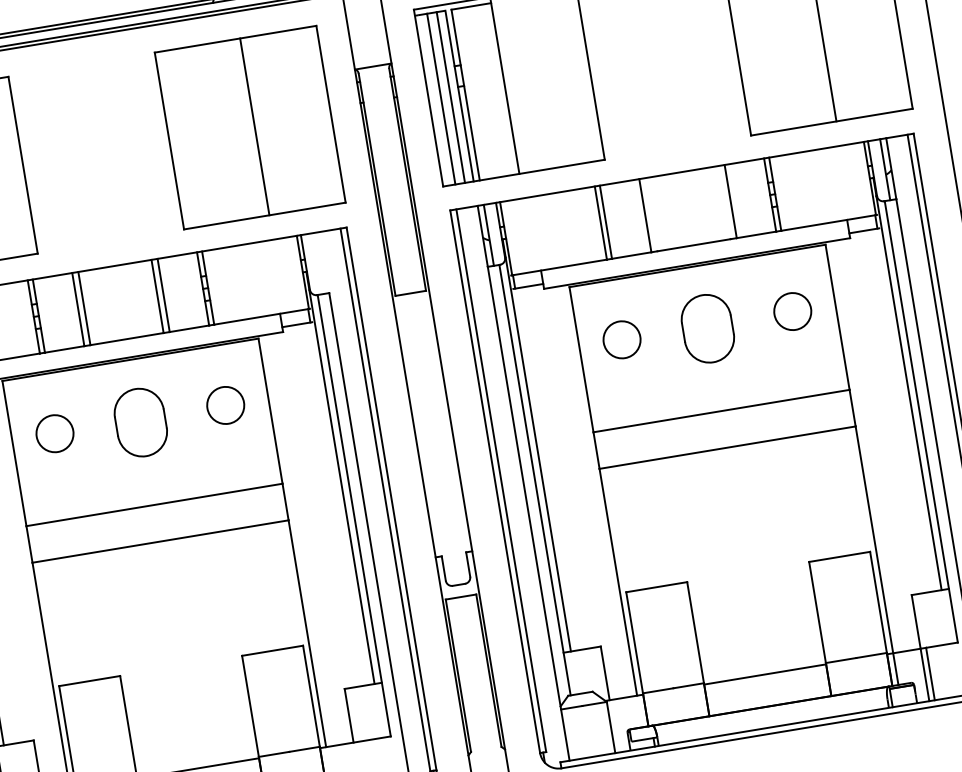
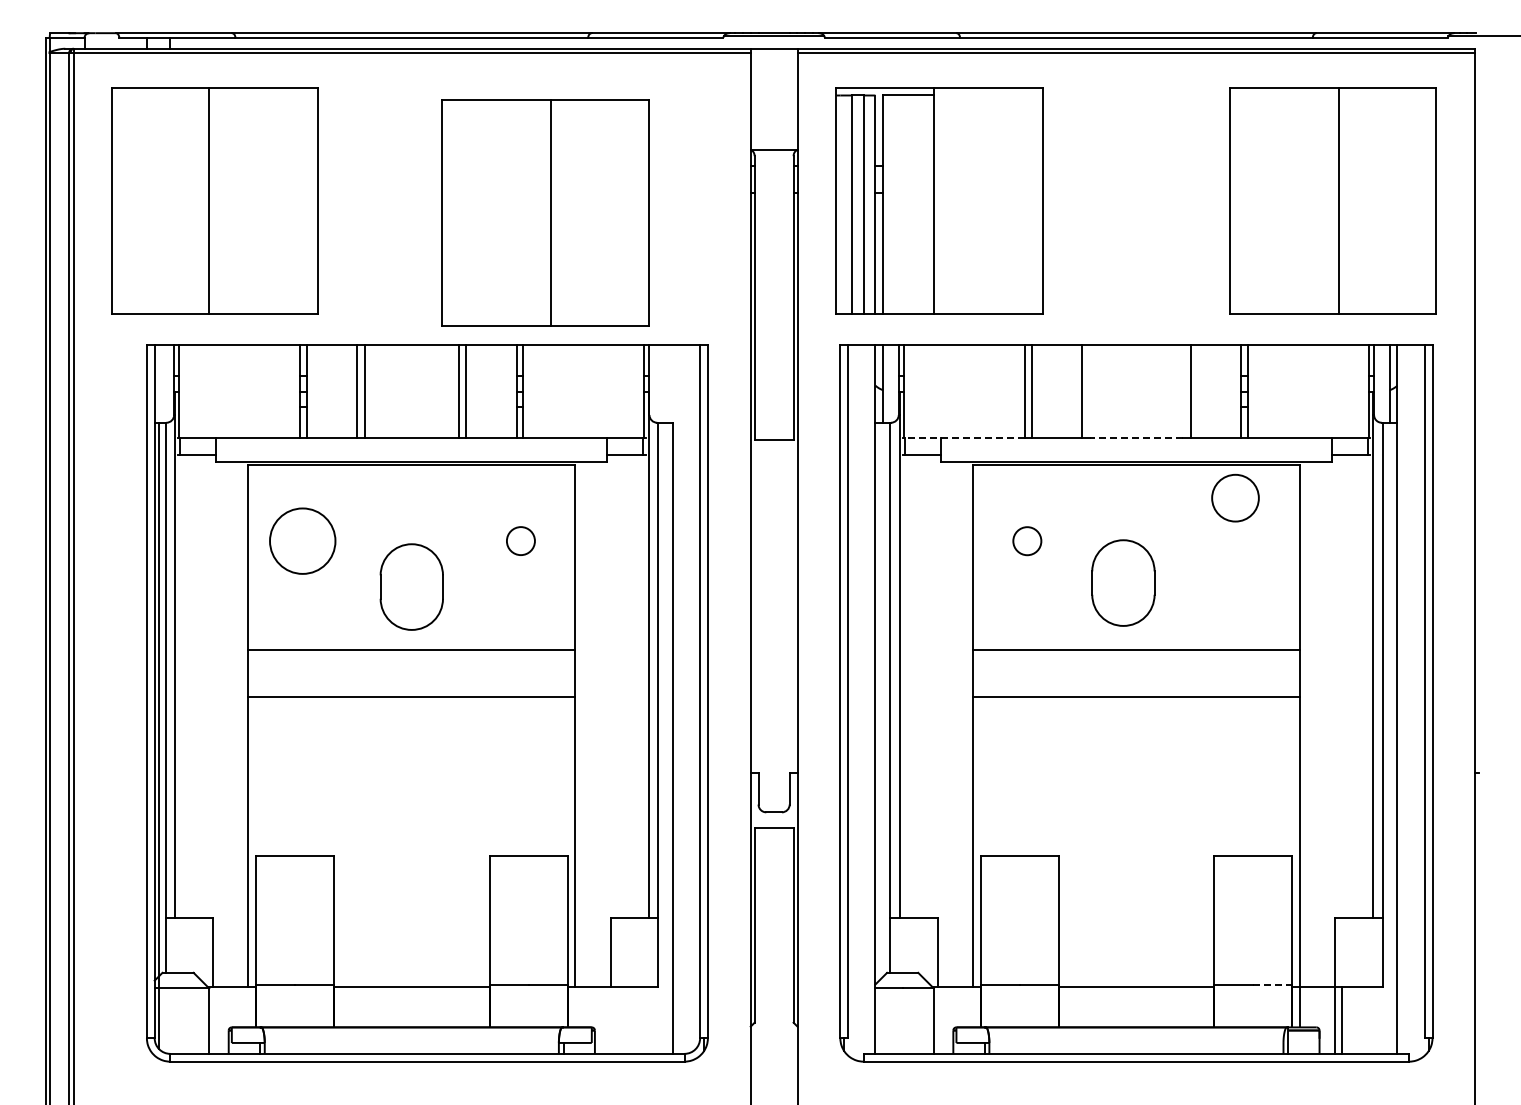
part: (250, 127) -> (545, 212), moved
line: (694, 245) -> (1136, 438), solid -> dashed
line: (559, 267) -> (964, 438), solid -> dashed
circle: (792, 311) -> (1235, 497), moved
part: (707, 328) -> (1123, 582), moved
circle: (621, 339) -> (1026, 540), size x0.6
circle: (225, 404) -> (520, 540), size x0.6
part: (140, 422) -> (411, 586), moved
circle: (54, 433) -> (302, 540), size x1.4
line: (872, 655) -> (1273, 985), solid -> dashed

